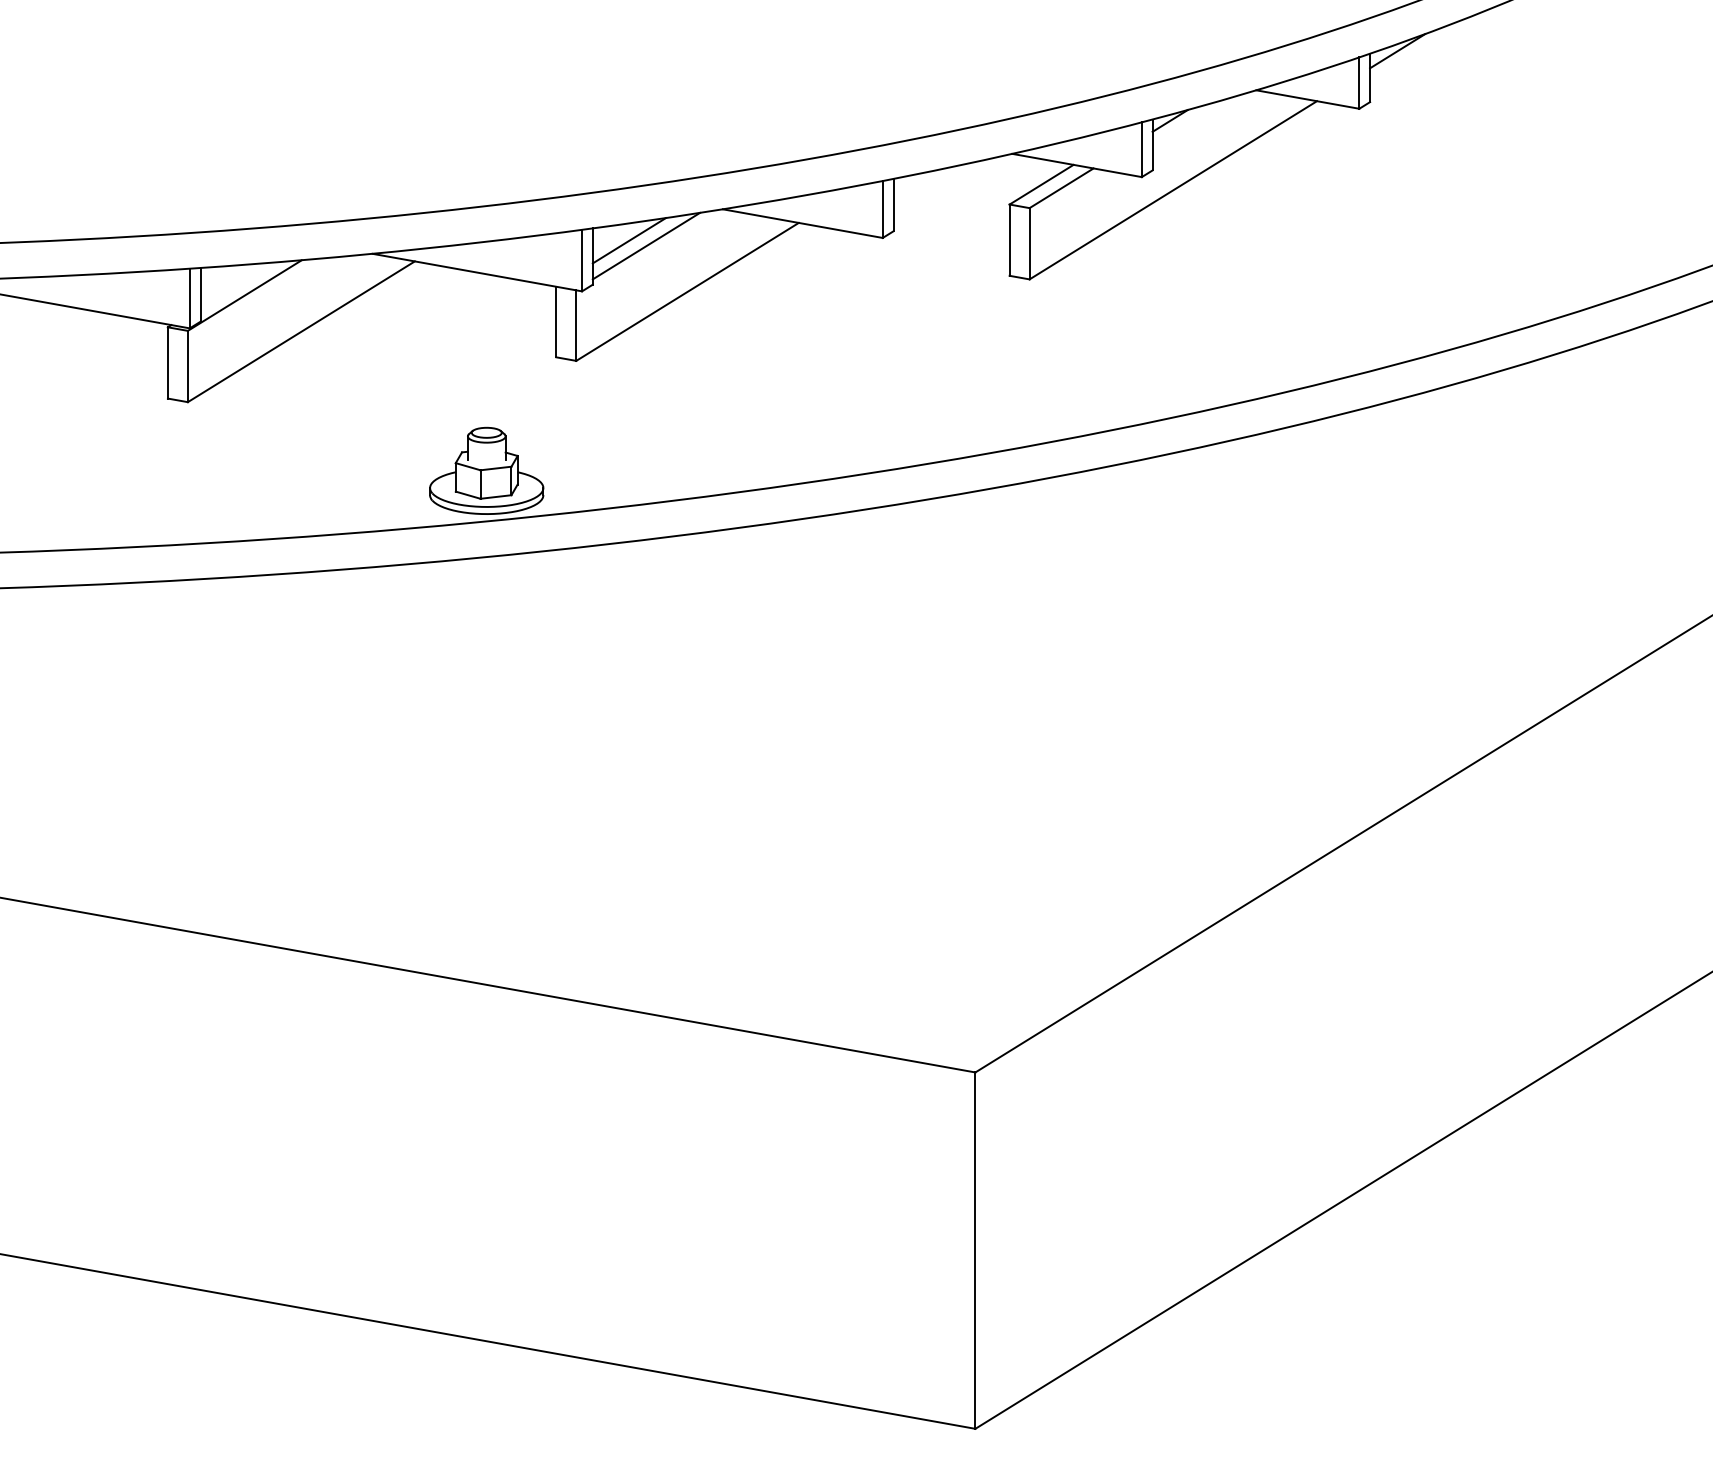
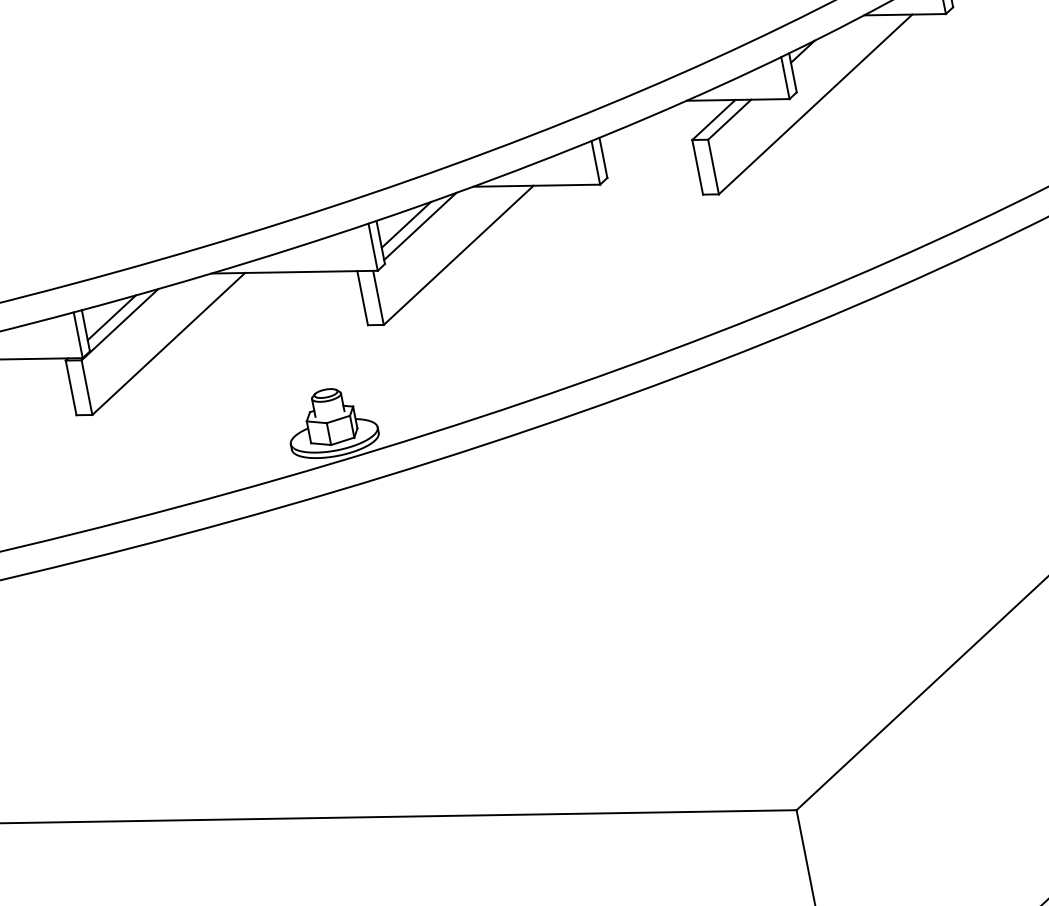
line: (236, 284) -> (111, 317), added

